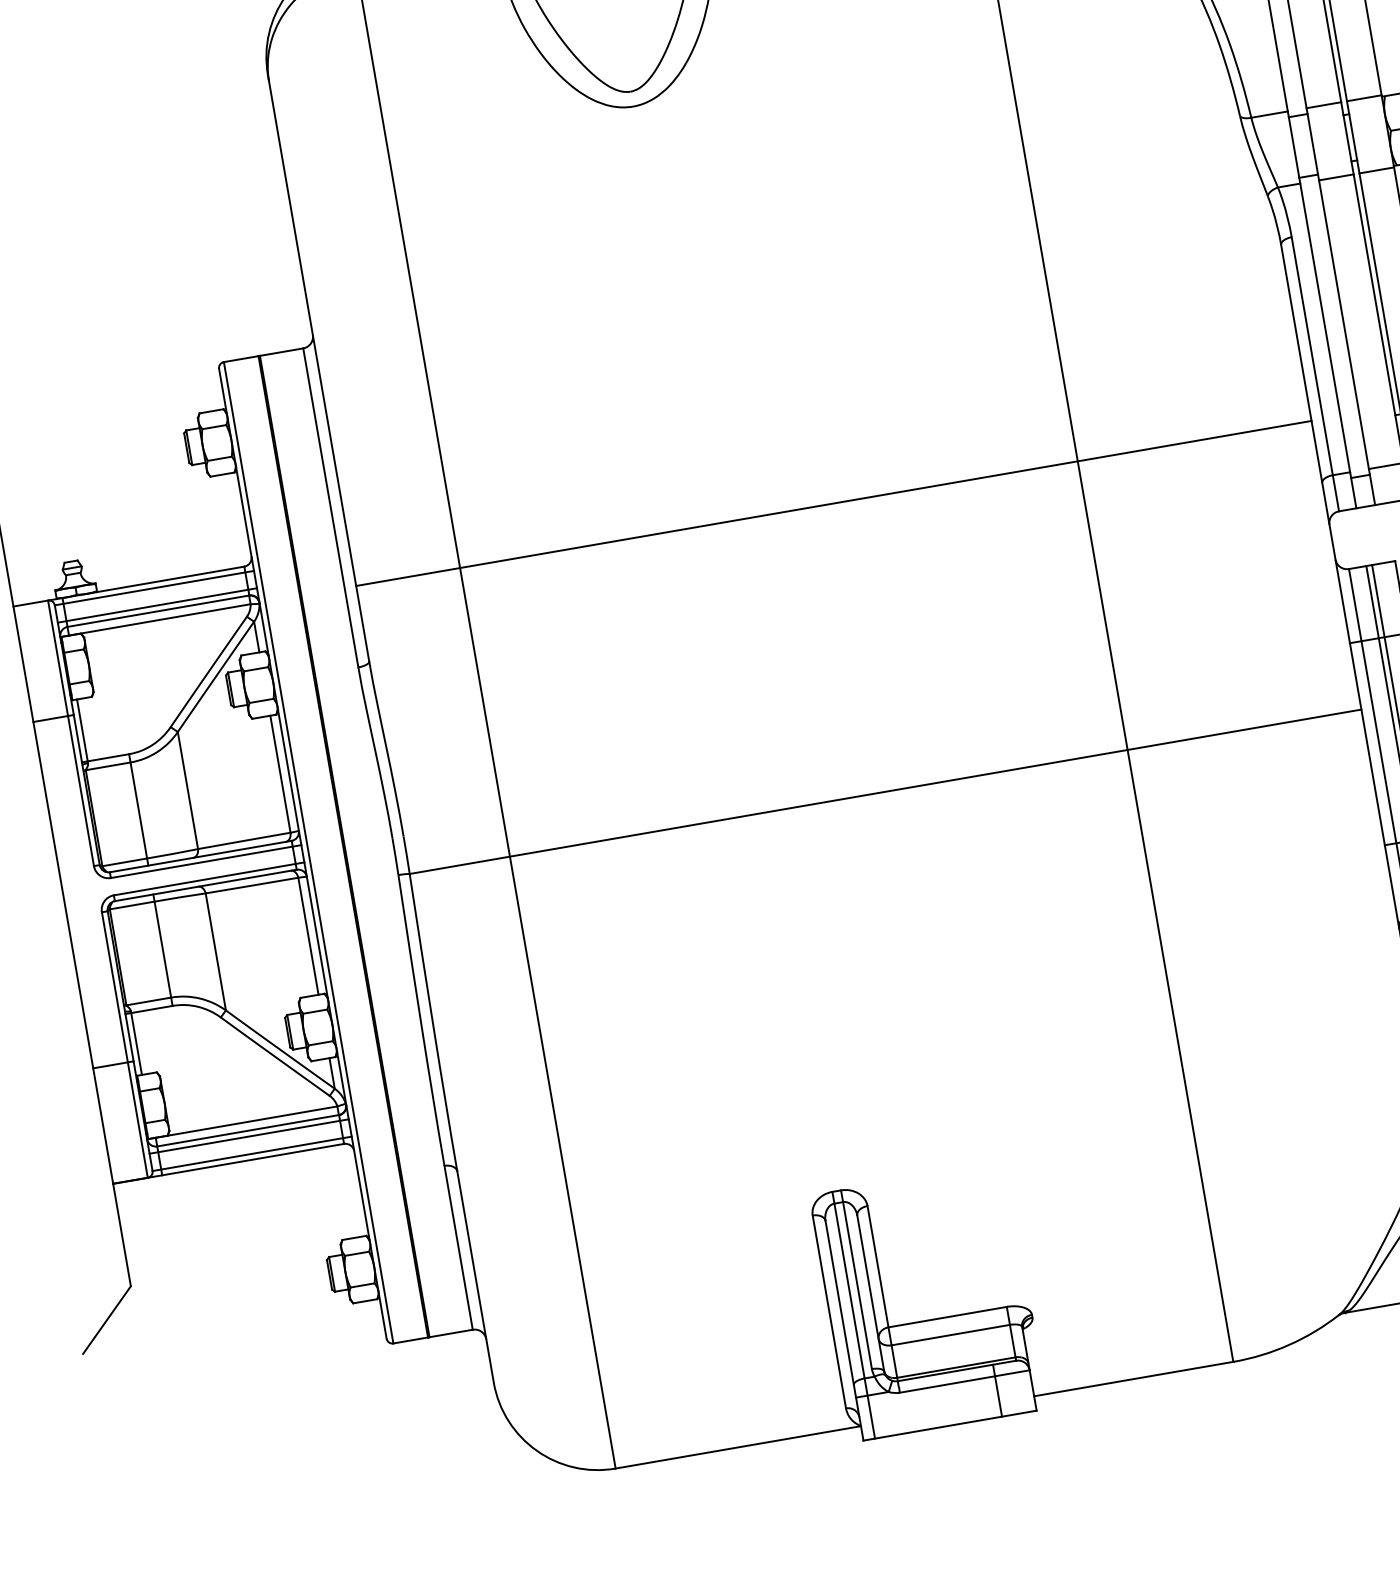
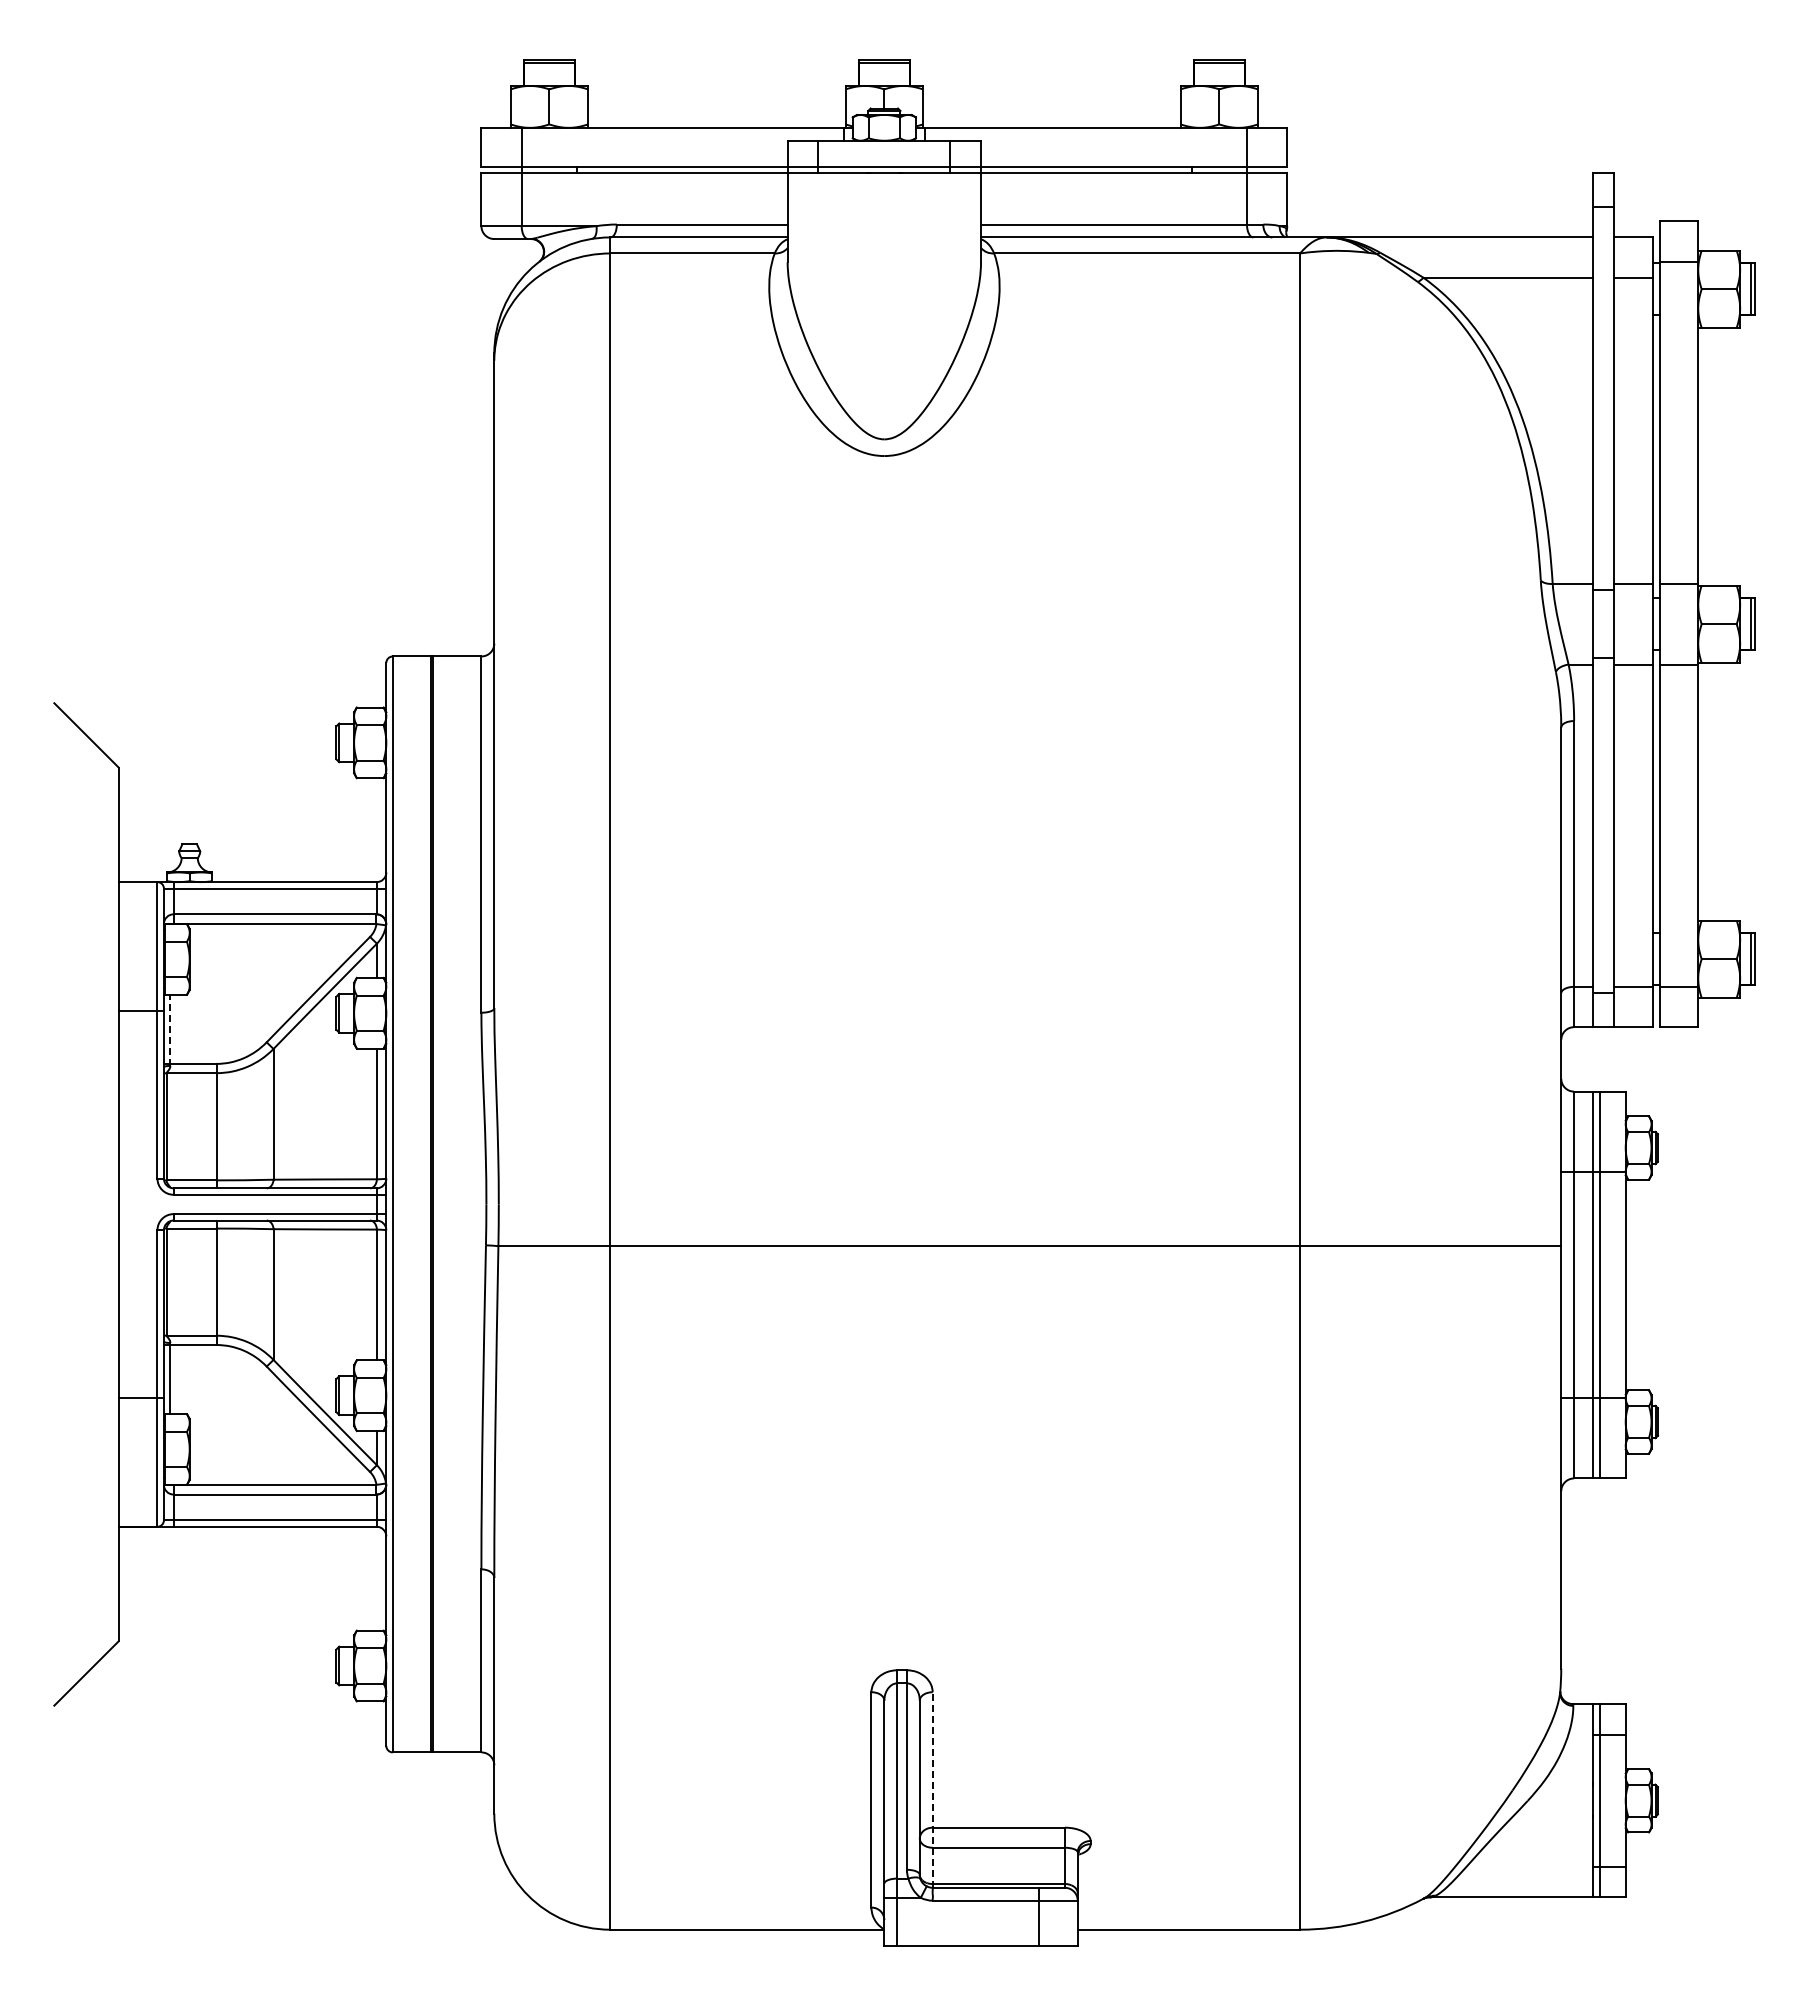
line: (833, 503) -> (1027, 924), removed
line: (156, 605) -> (274, 907), removed
line: (82, 731) -> (170, 1030), solid -> dashed
line: (248, 1136) -> (274, 1500), removed
line: (882, 1294) -> (932, 1790), solid -> dashed

